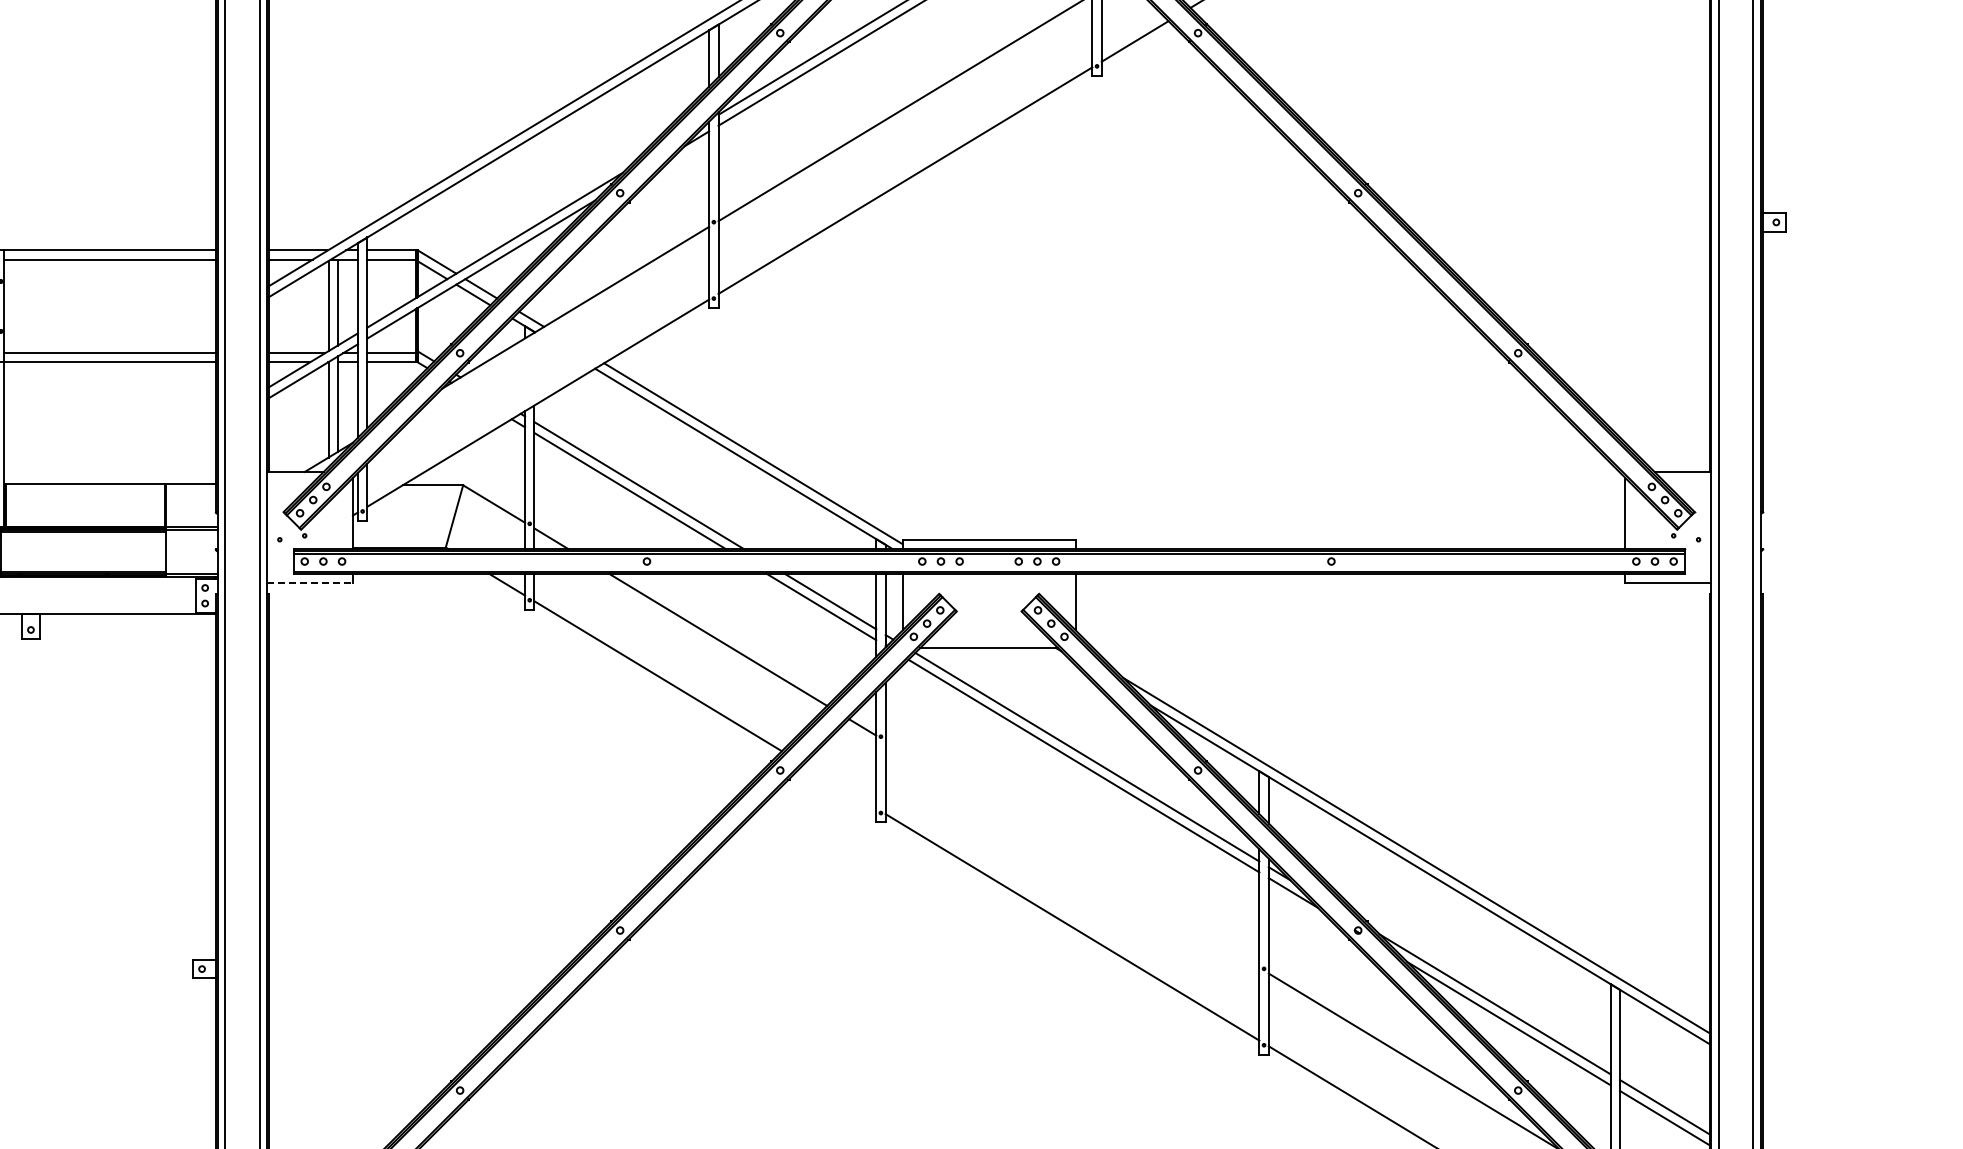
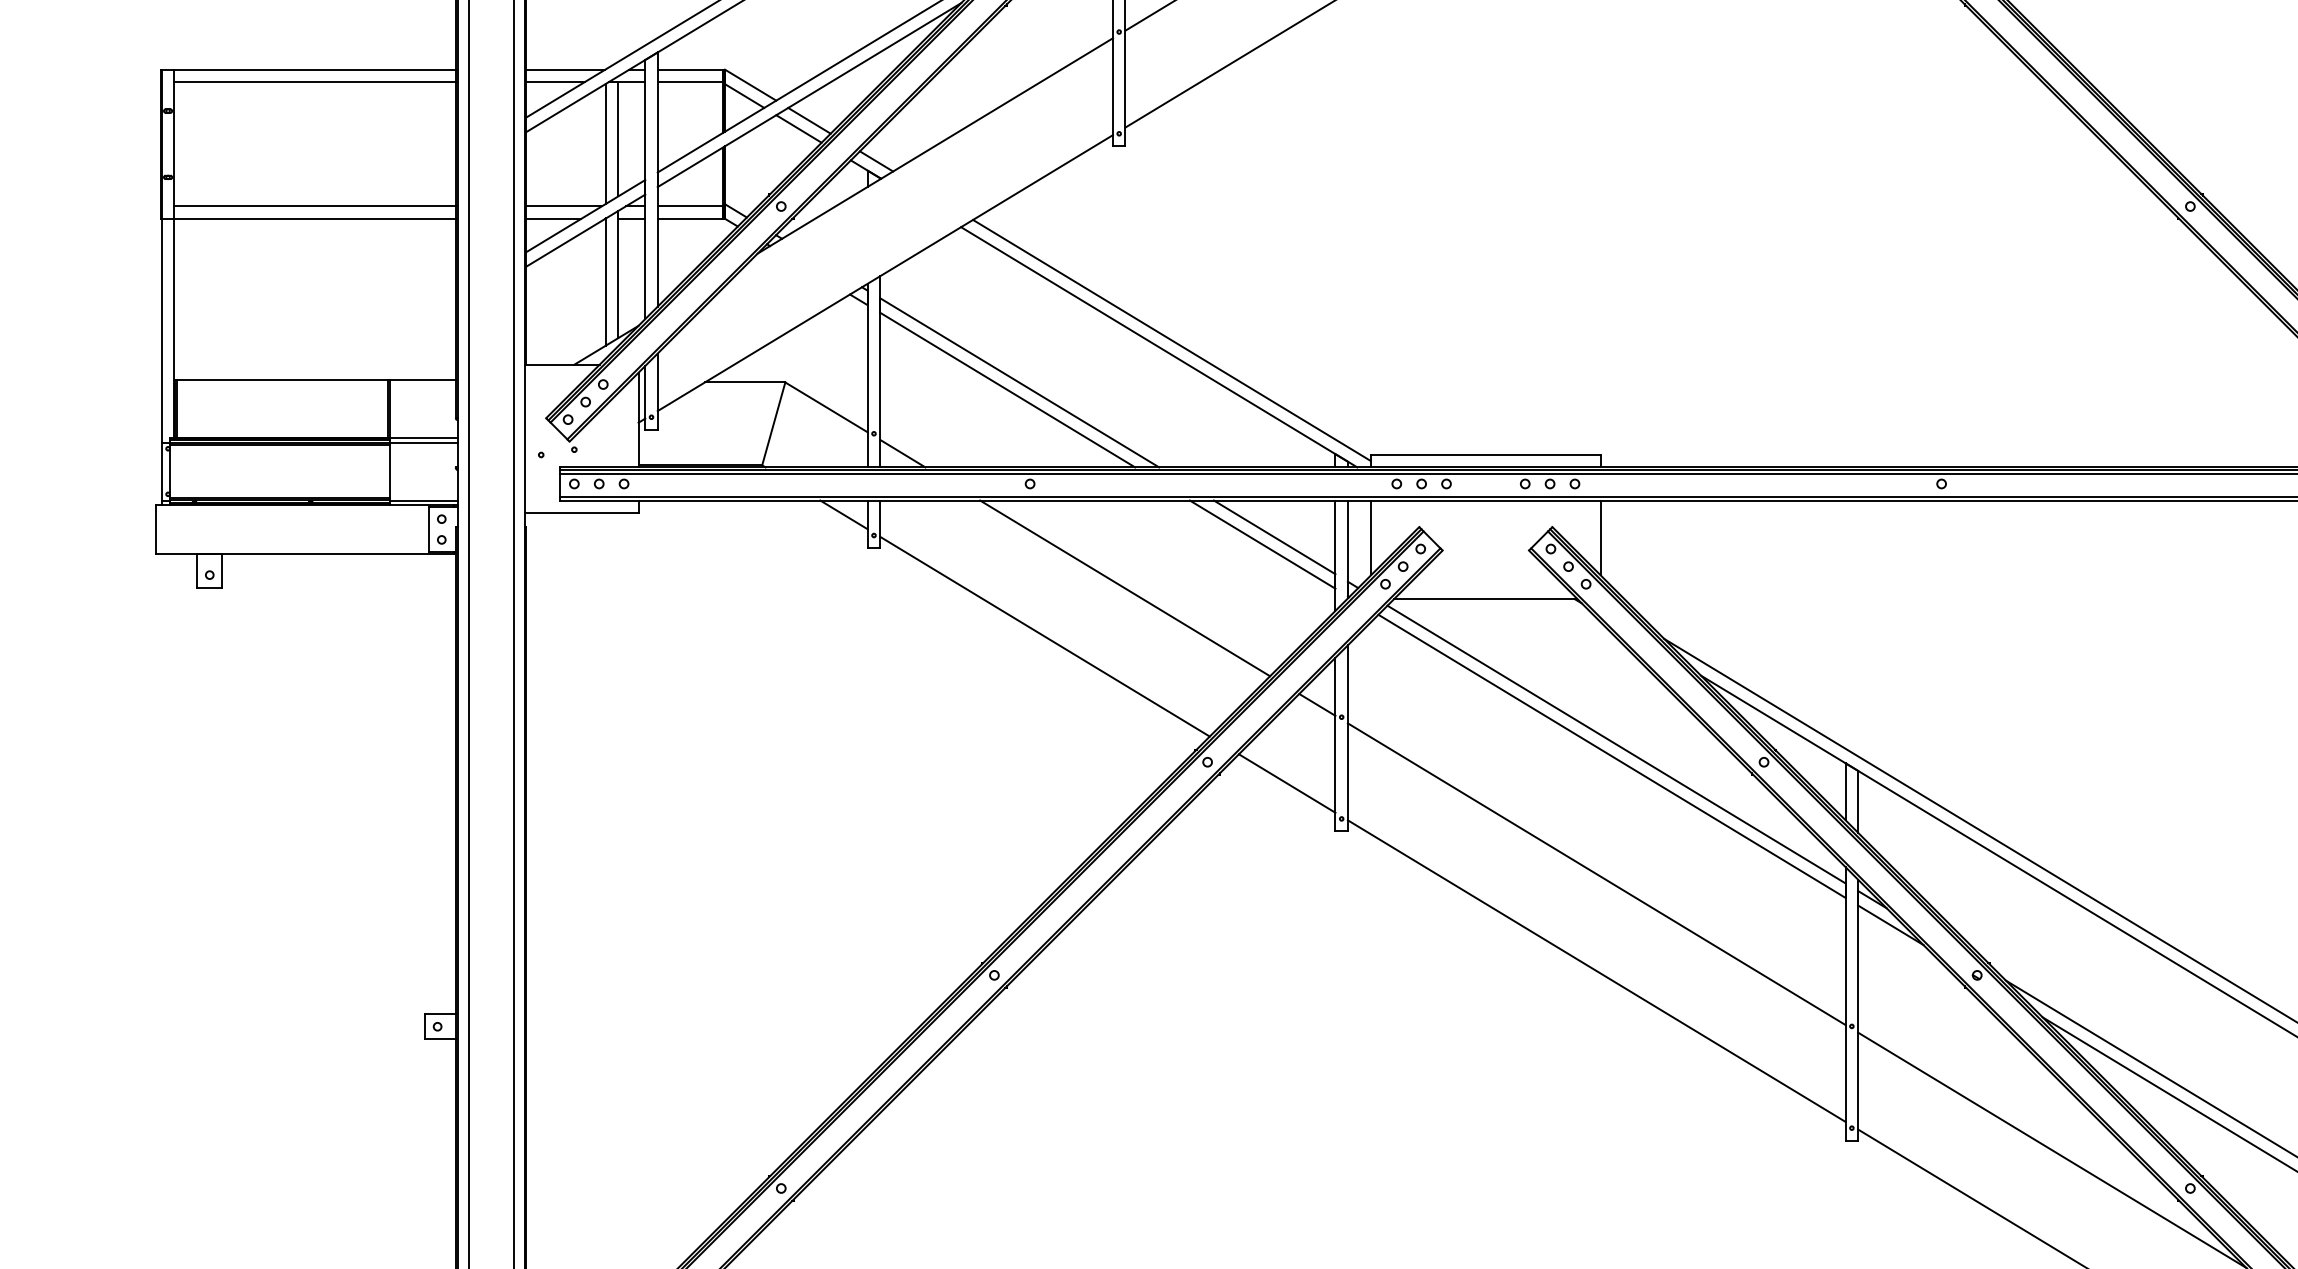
line: (310, 583) -> (582, 513), dashed -> solid
line: (839, 786) -> (1286, 783), added
line: (1072, 854) -> (1596, 874), added

